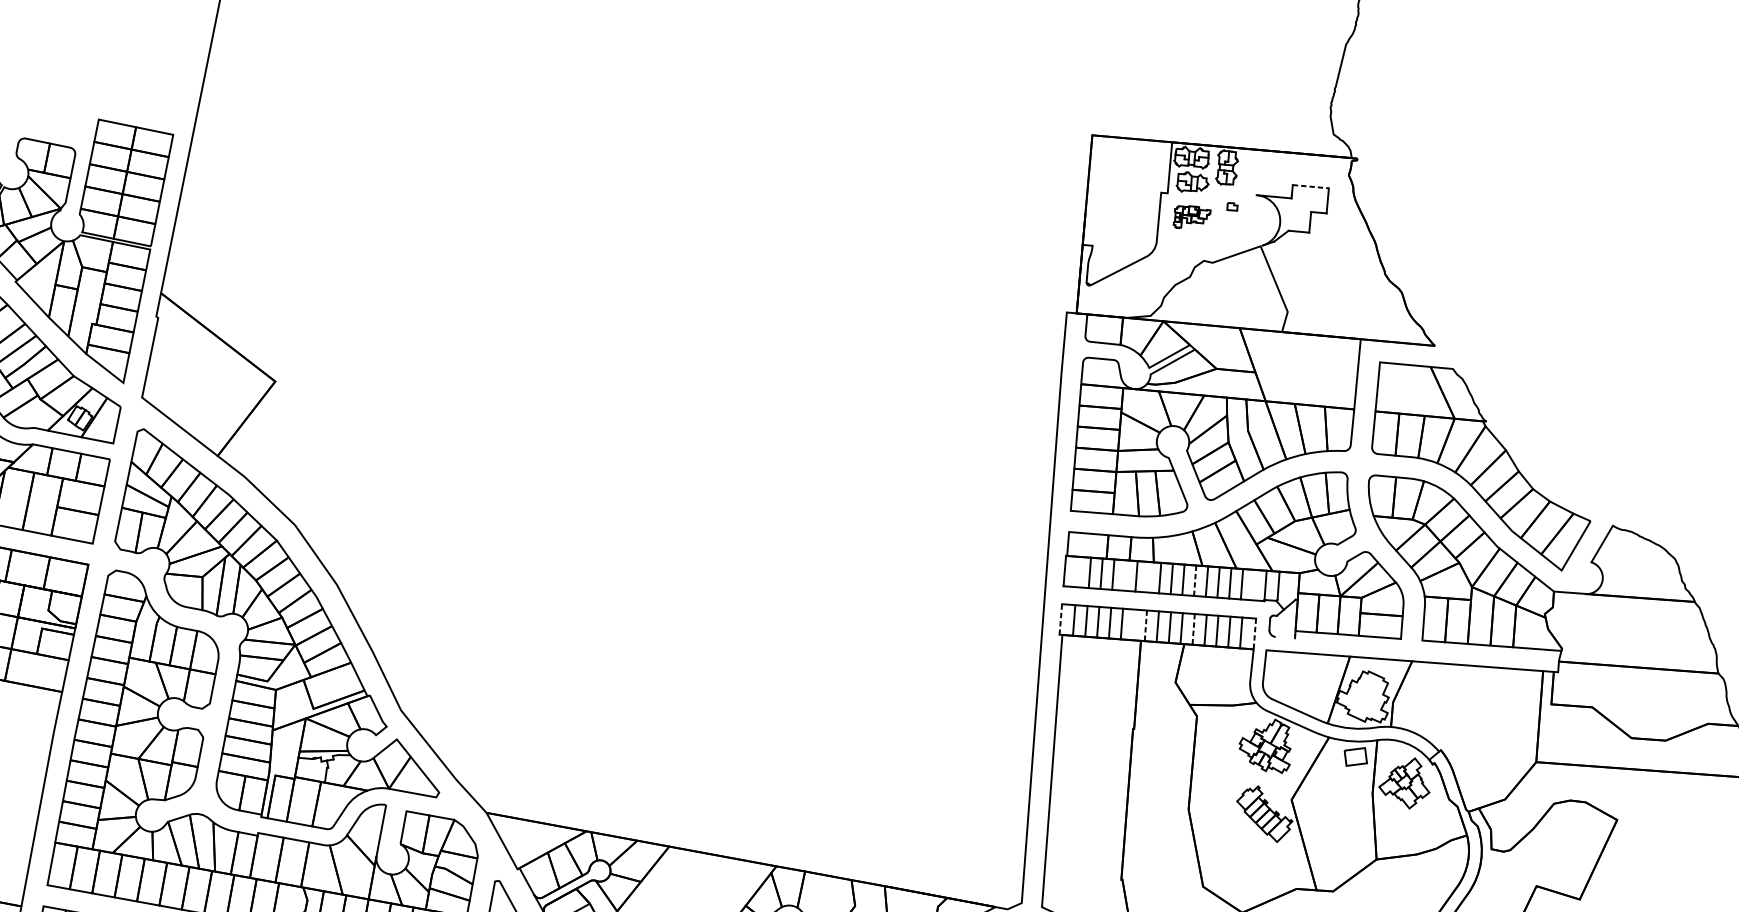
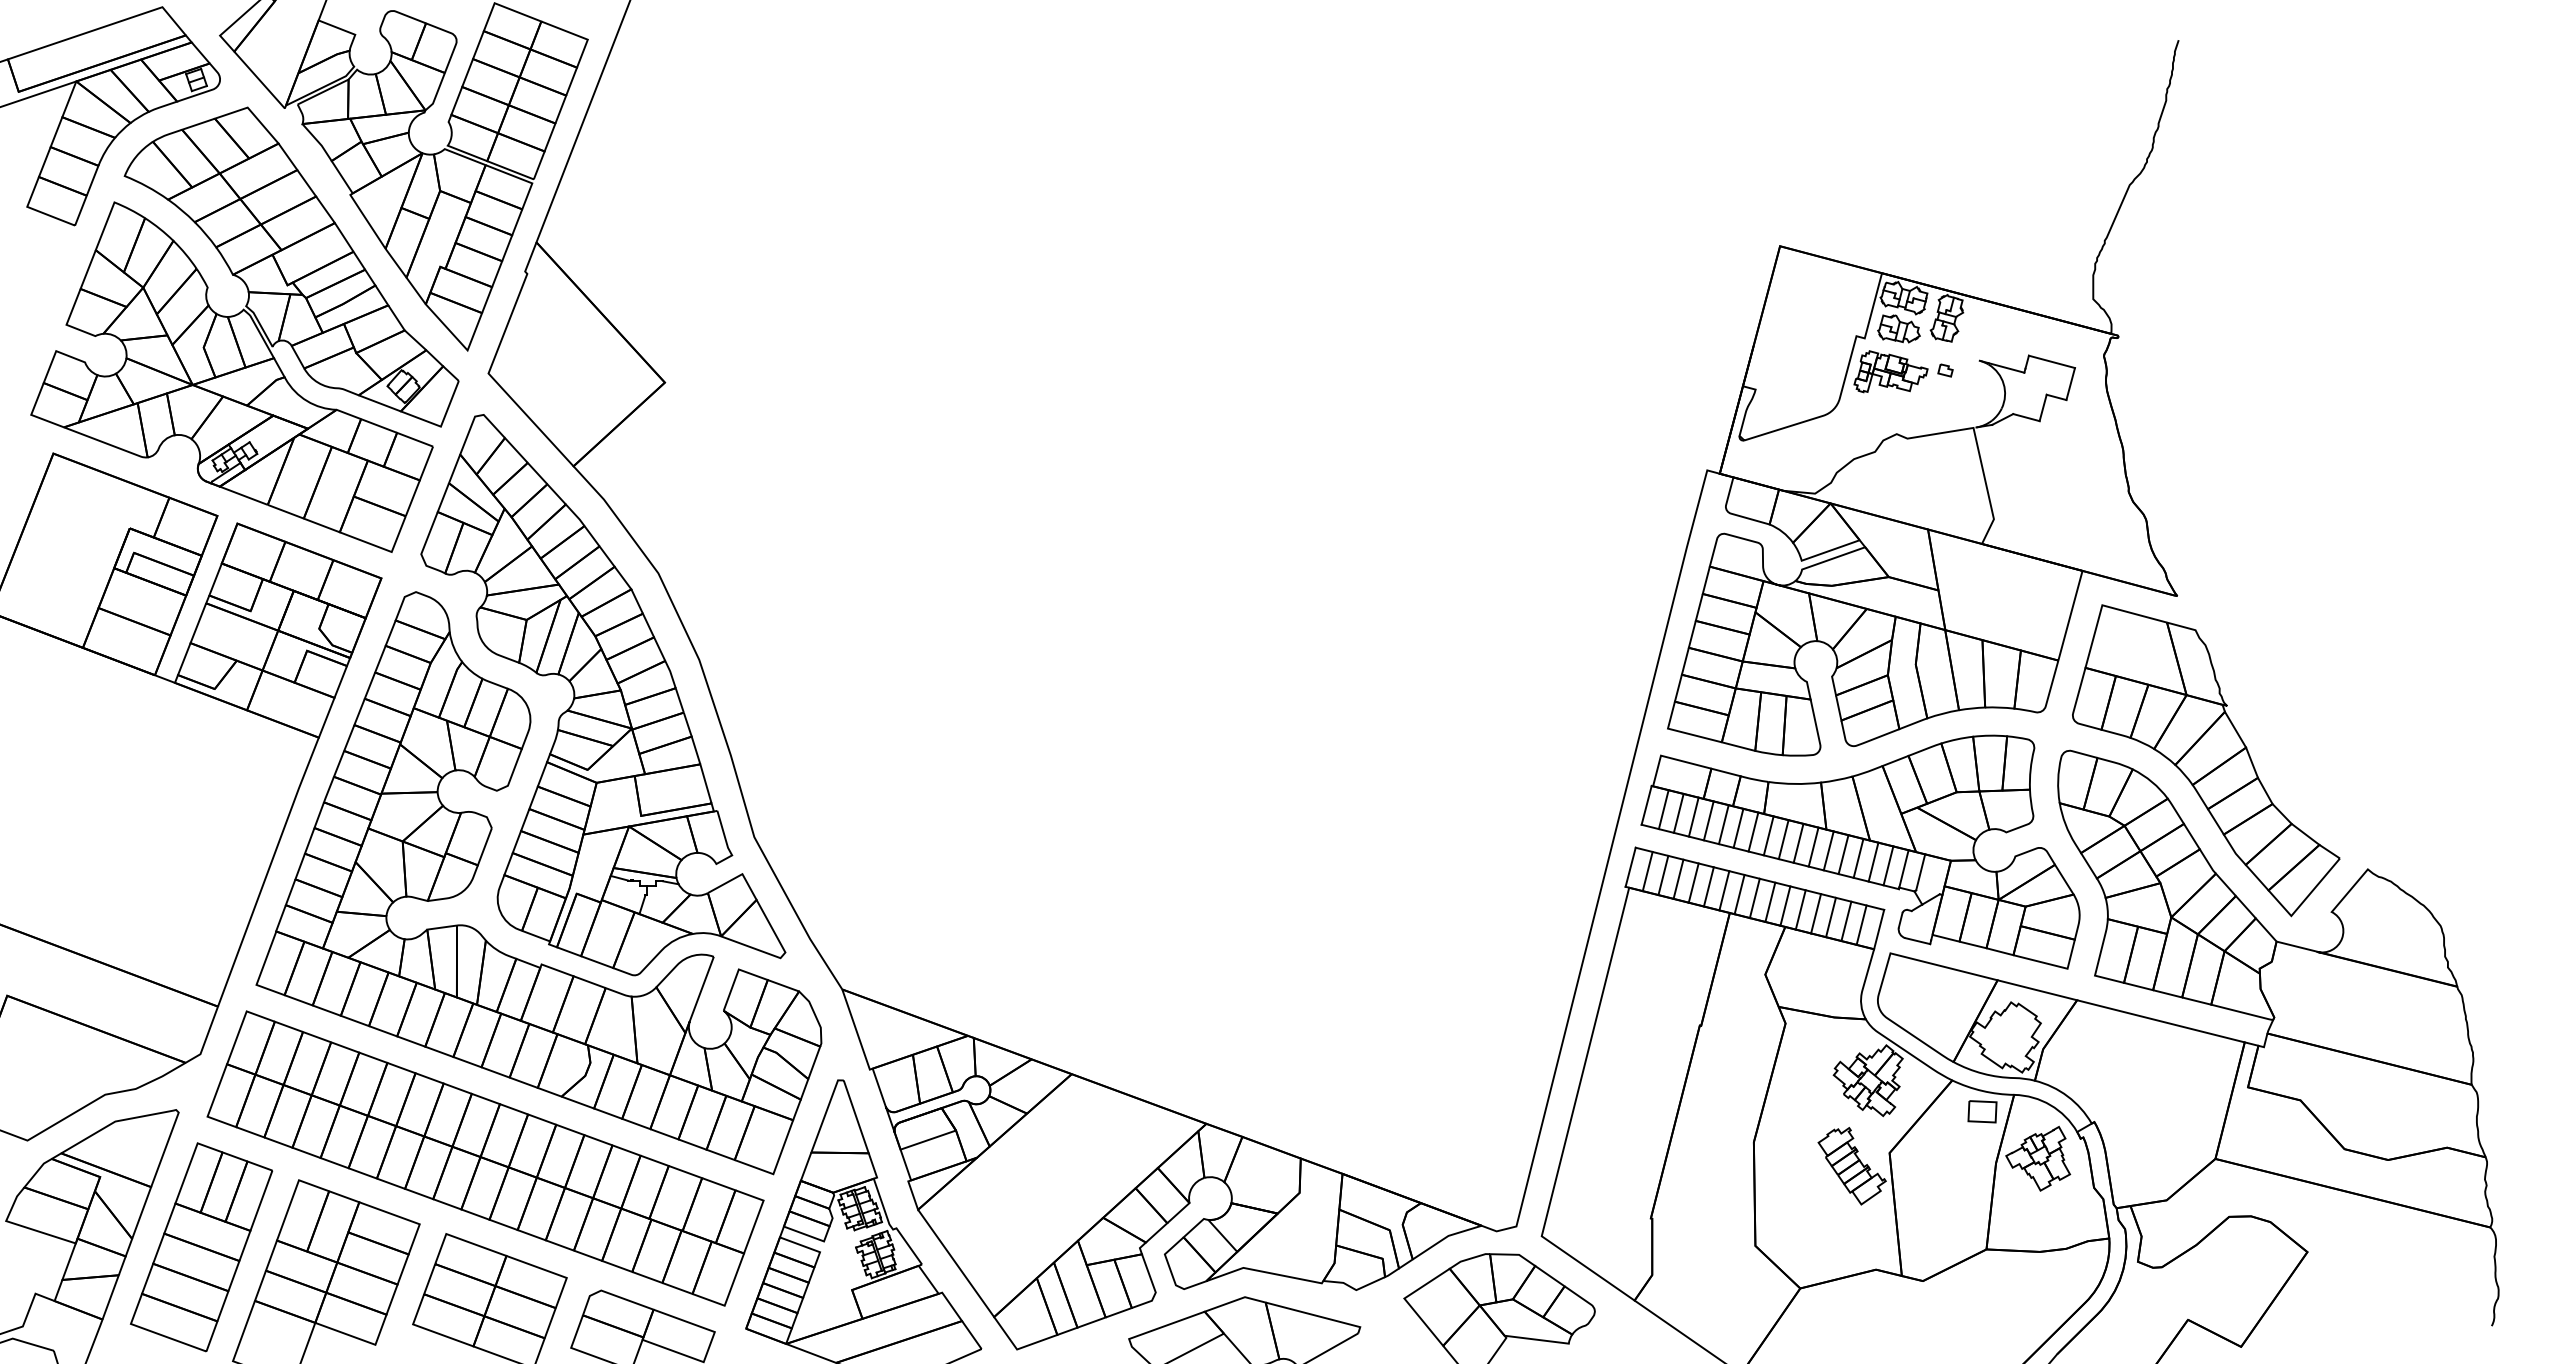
line: (1310, 186) -> (2051, 361), dashed -> solid
part: (1191, 214) -> (1890, 371), size x1.43
line: (1077, 571) -> (1663, 809), added
line: (1124, 575) -> (1723, 824), added
line: (1148, 576) -> (1753, 831), added
line: (1195, 580) -> (1813, 846), dashed -> solid
line: (1253, 584) -> (1888, 865), added
line: (1060, 618) -> (1630, 866), dashed -> solid
line: (1134, 624) -> (1724, 890), added
line: (1145, 626) -> (1739, 895), dashed -> solid
line: (1193, 629) -> (1800, 910), dashed -> solid
line: (1255, 634) -> (1879, 930), dashed -> solid
line: (1285, 637) -> (1917, 941), added

